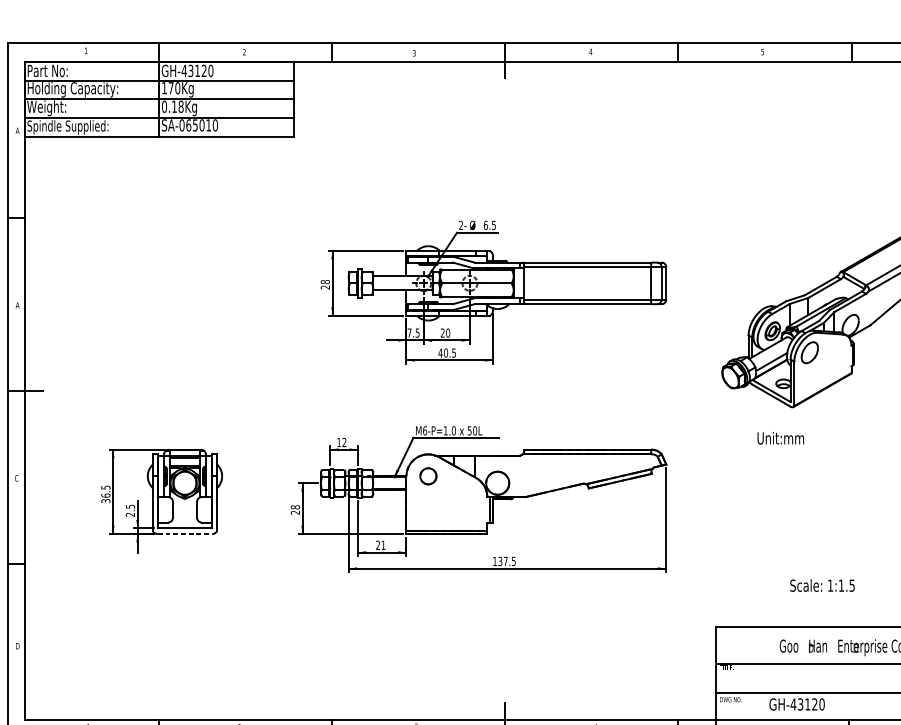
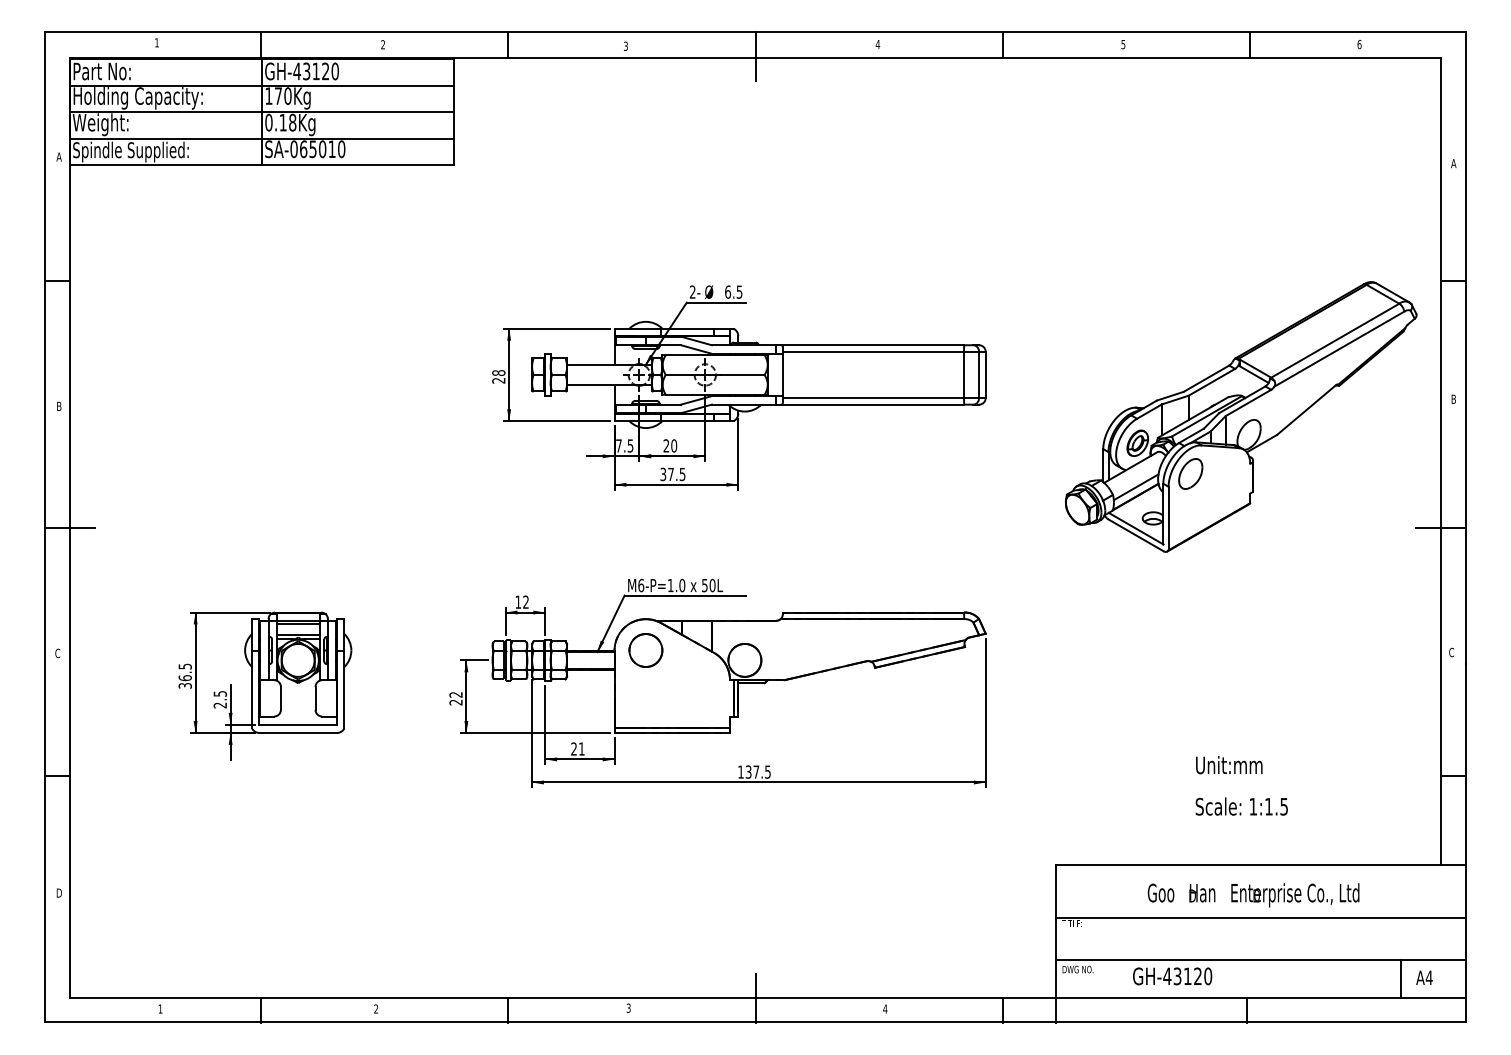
text: (17, 304) -> (58, 405), A -> B
text: (443, 353) -> (667, 474), 40.5 -> 37.5
text: (780, 438) -> (1229, 765), moved
part: (428, 476) -> (645, 650), size x1.43
text: (295, 507) -> (455, 694), 28 -> 22
line: (185, 534) -> (298, 733), dashed -> solid
text: (822, 585) -> (1241, 806), moved

